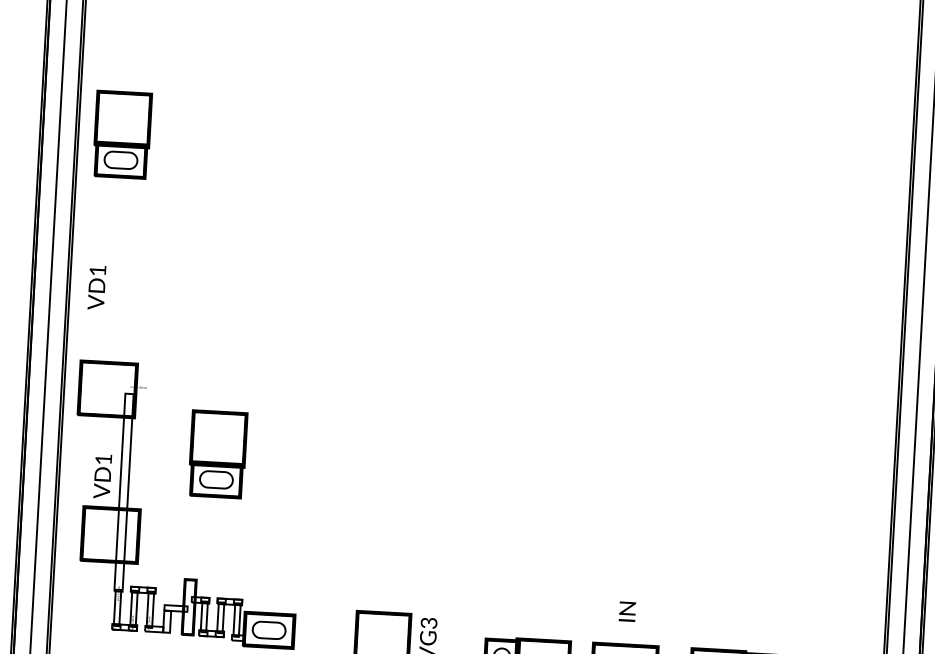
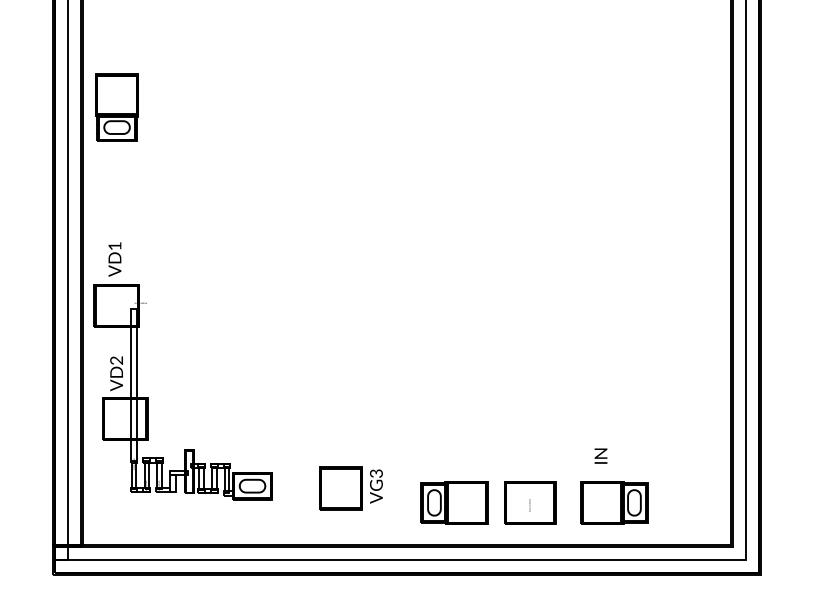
text: (96, 287) -> (114, 259), moved
part: (217, 454) -> (204, 351), removed
text: (103, 459) -> (116, 360), VD1 -> VD2
text: (626, 610) -> (600, 455), moved

